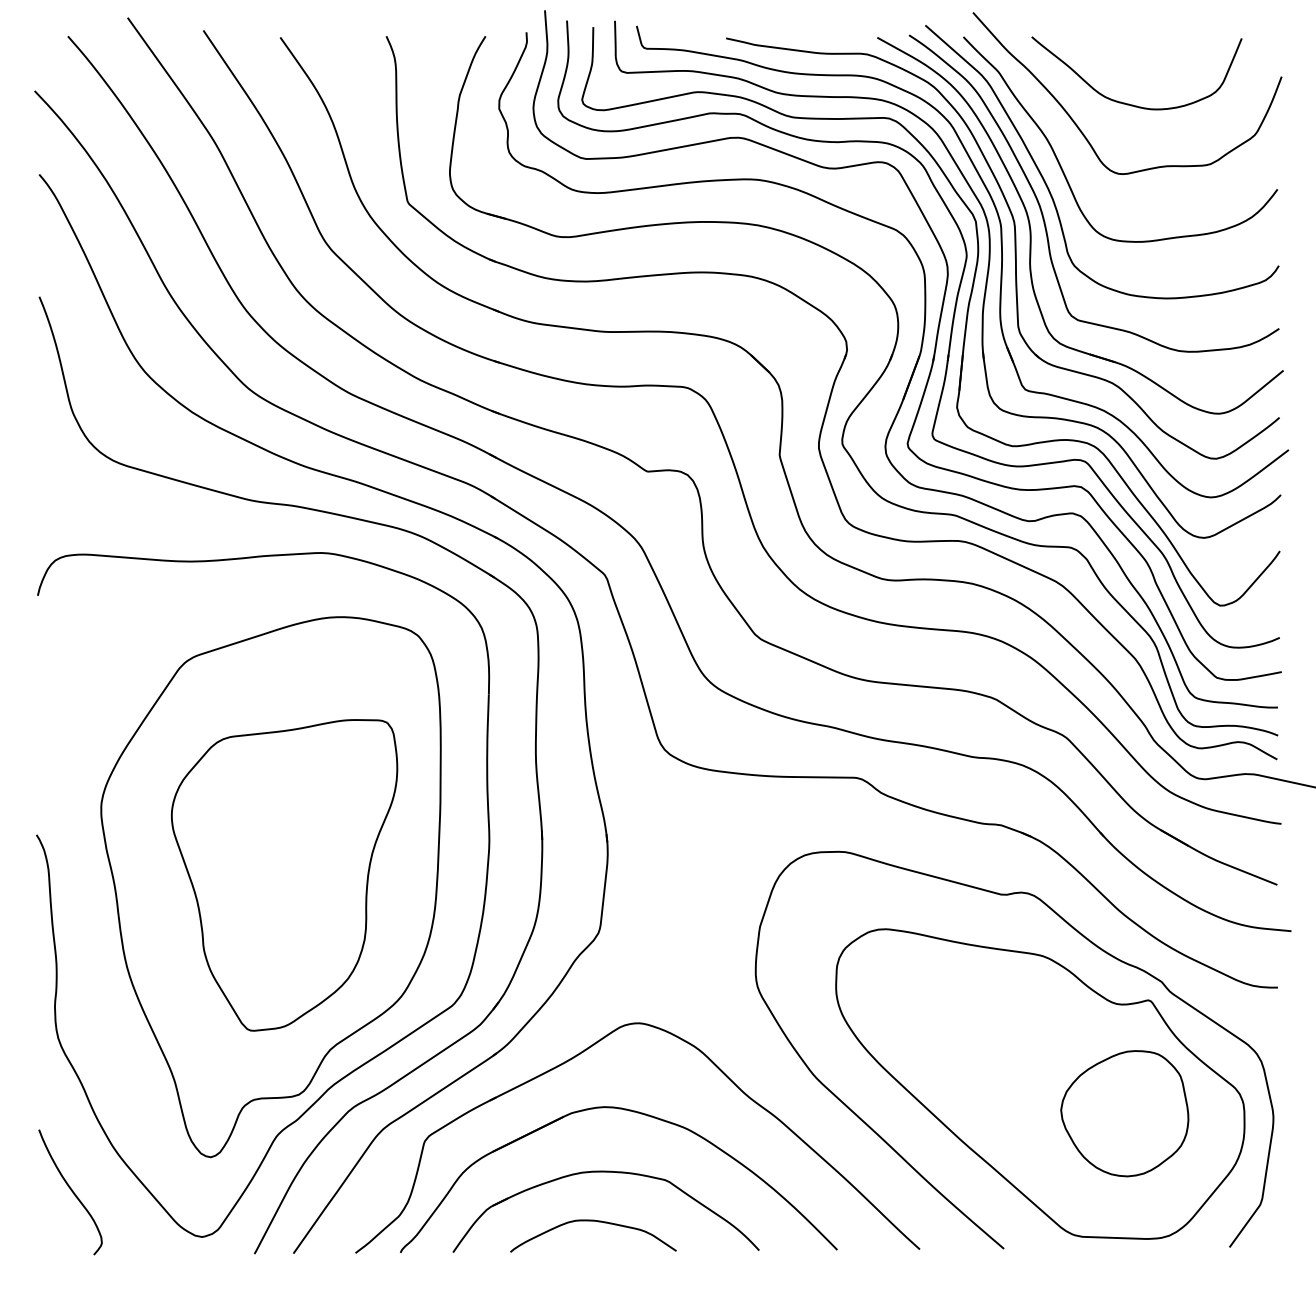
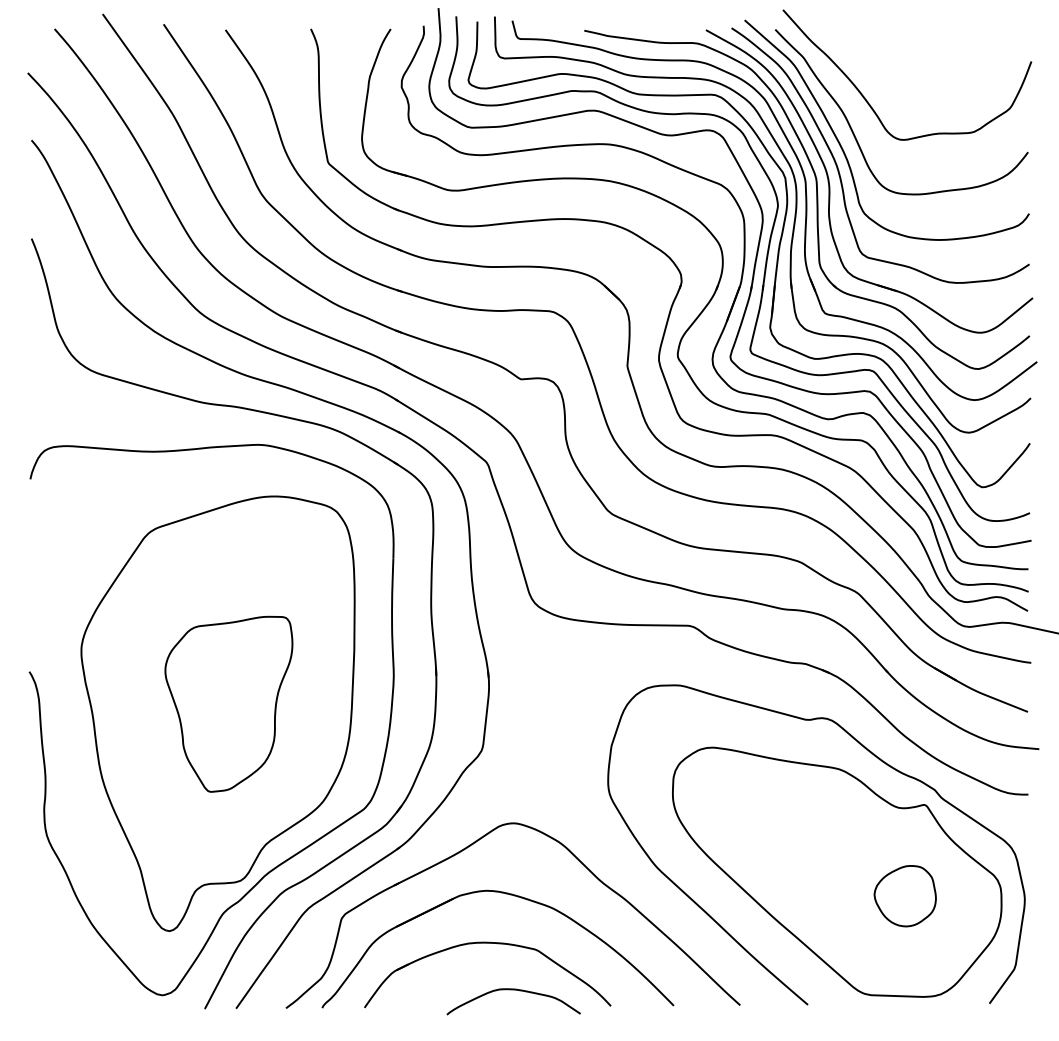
curve: (1129, 103) -> (908, 83), removed
part: (284, 875) -> (228, 704), size x0.7
part: (1124, 1113) -> (904, 895), size x0.6
curve: (71, 1191) -> (57, 958), removed
curve: (598, 1222) -> (517, 990), moved

